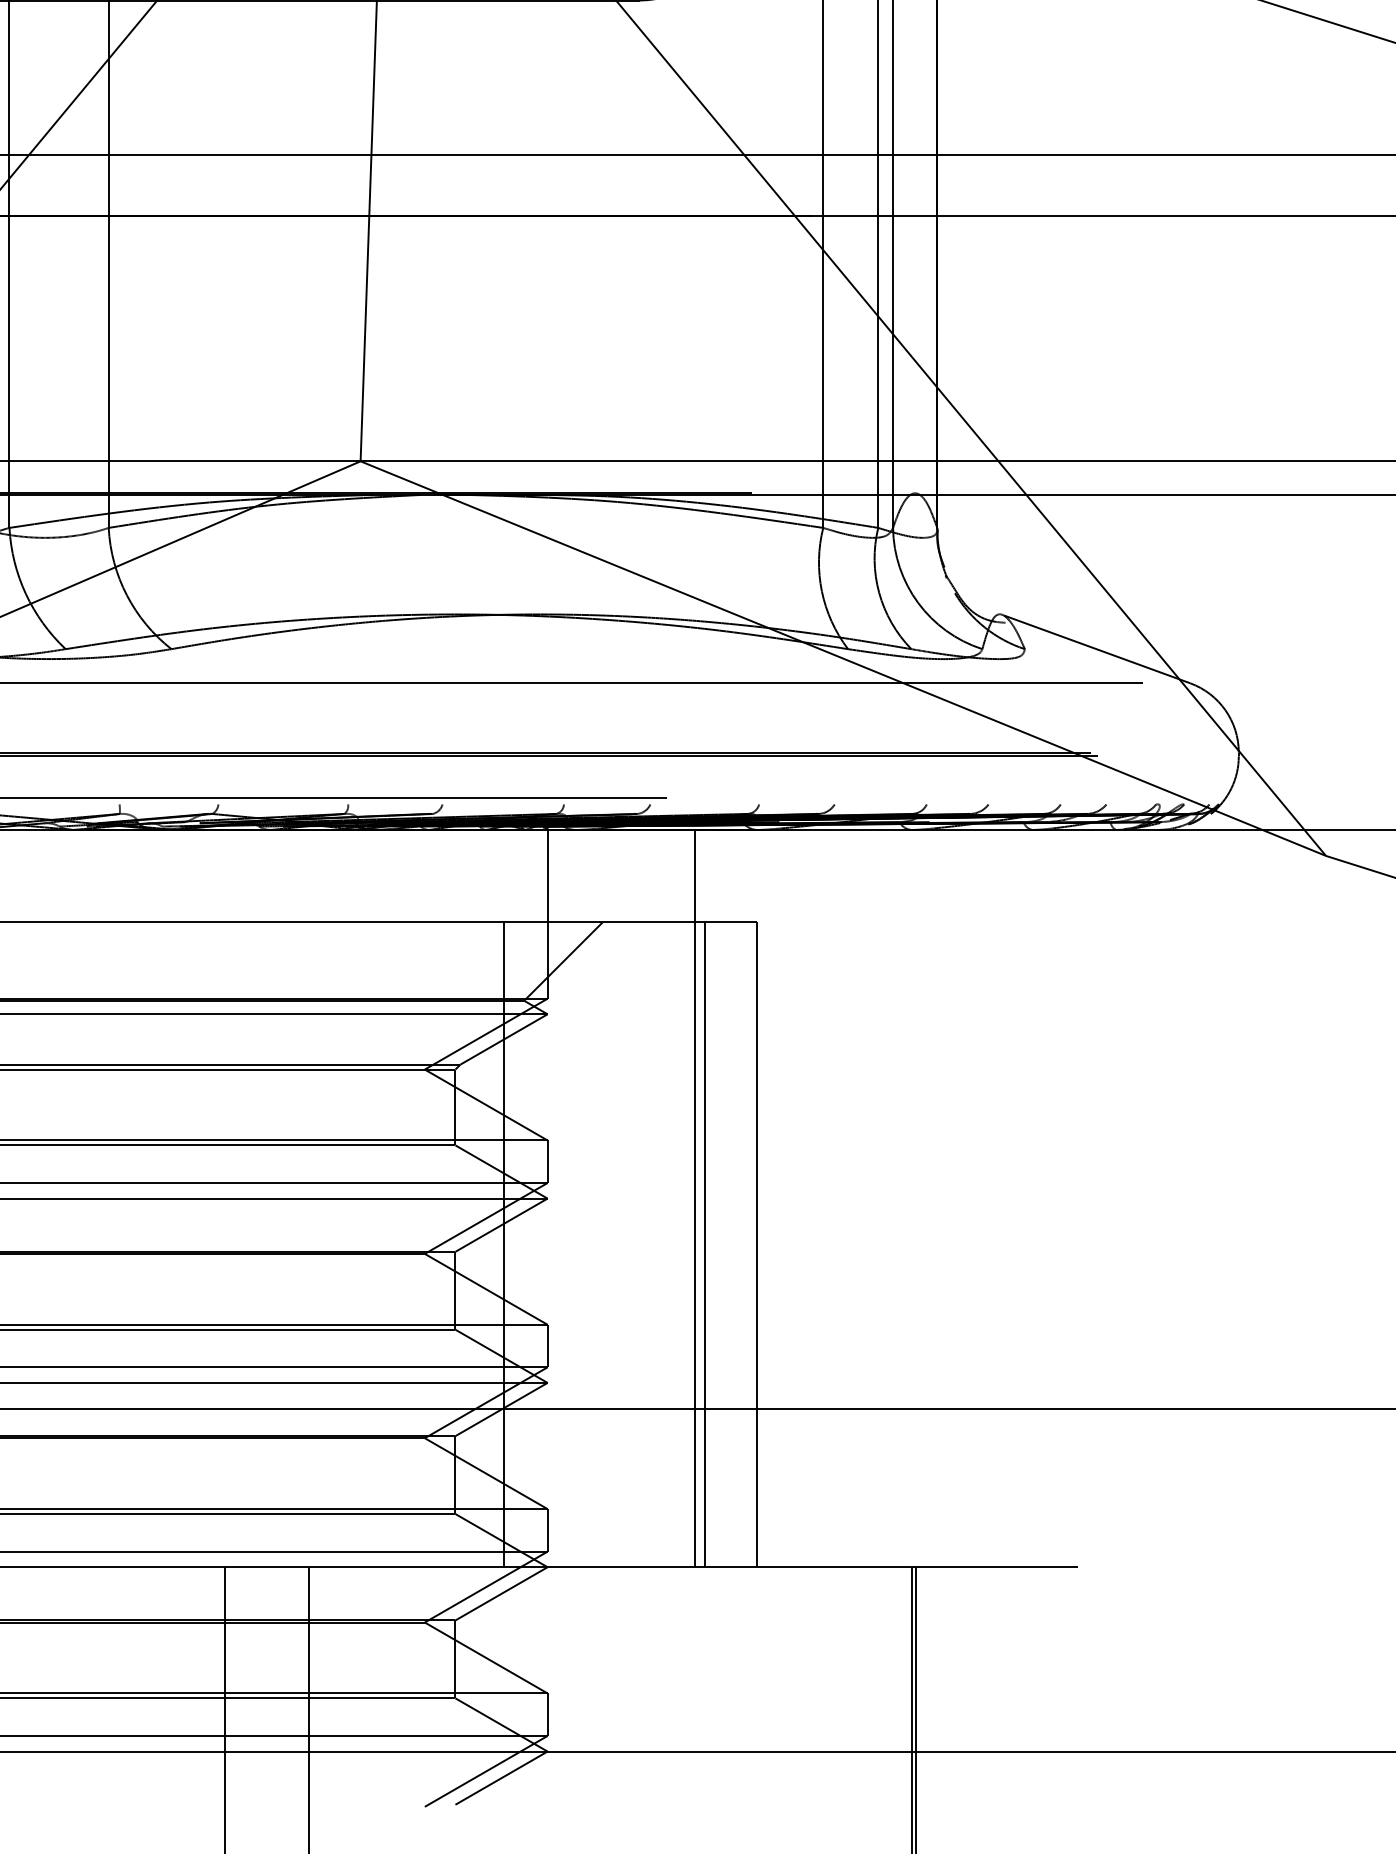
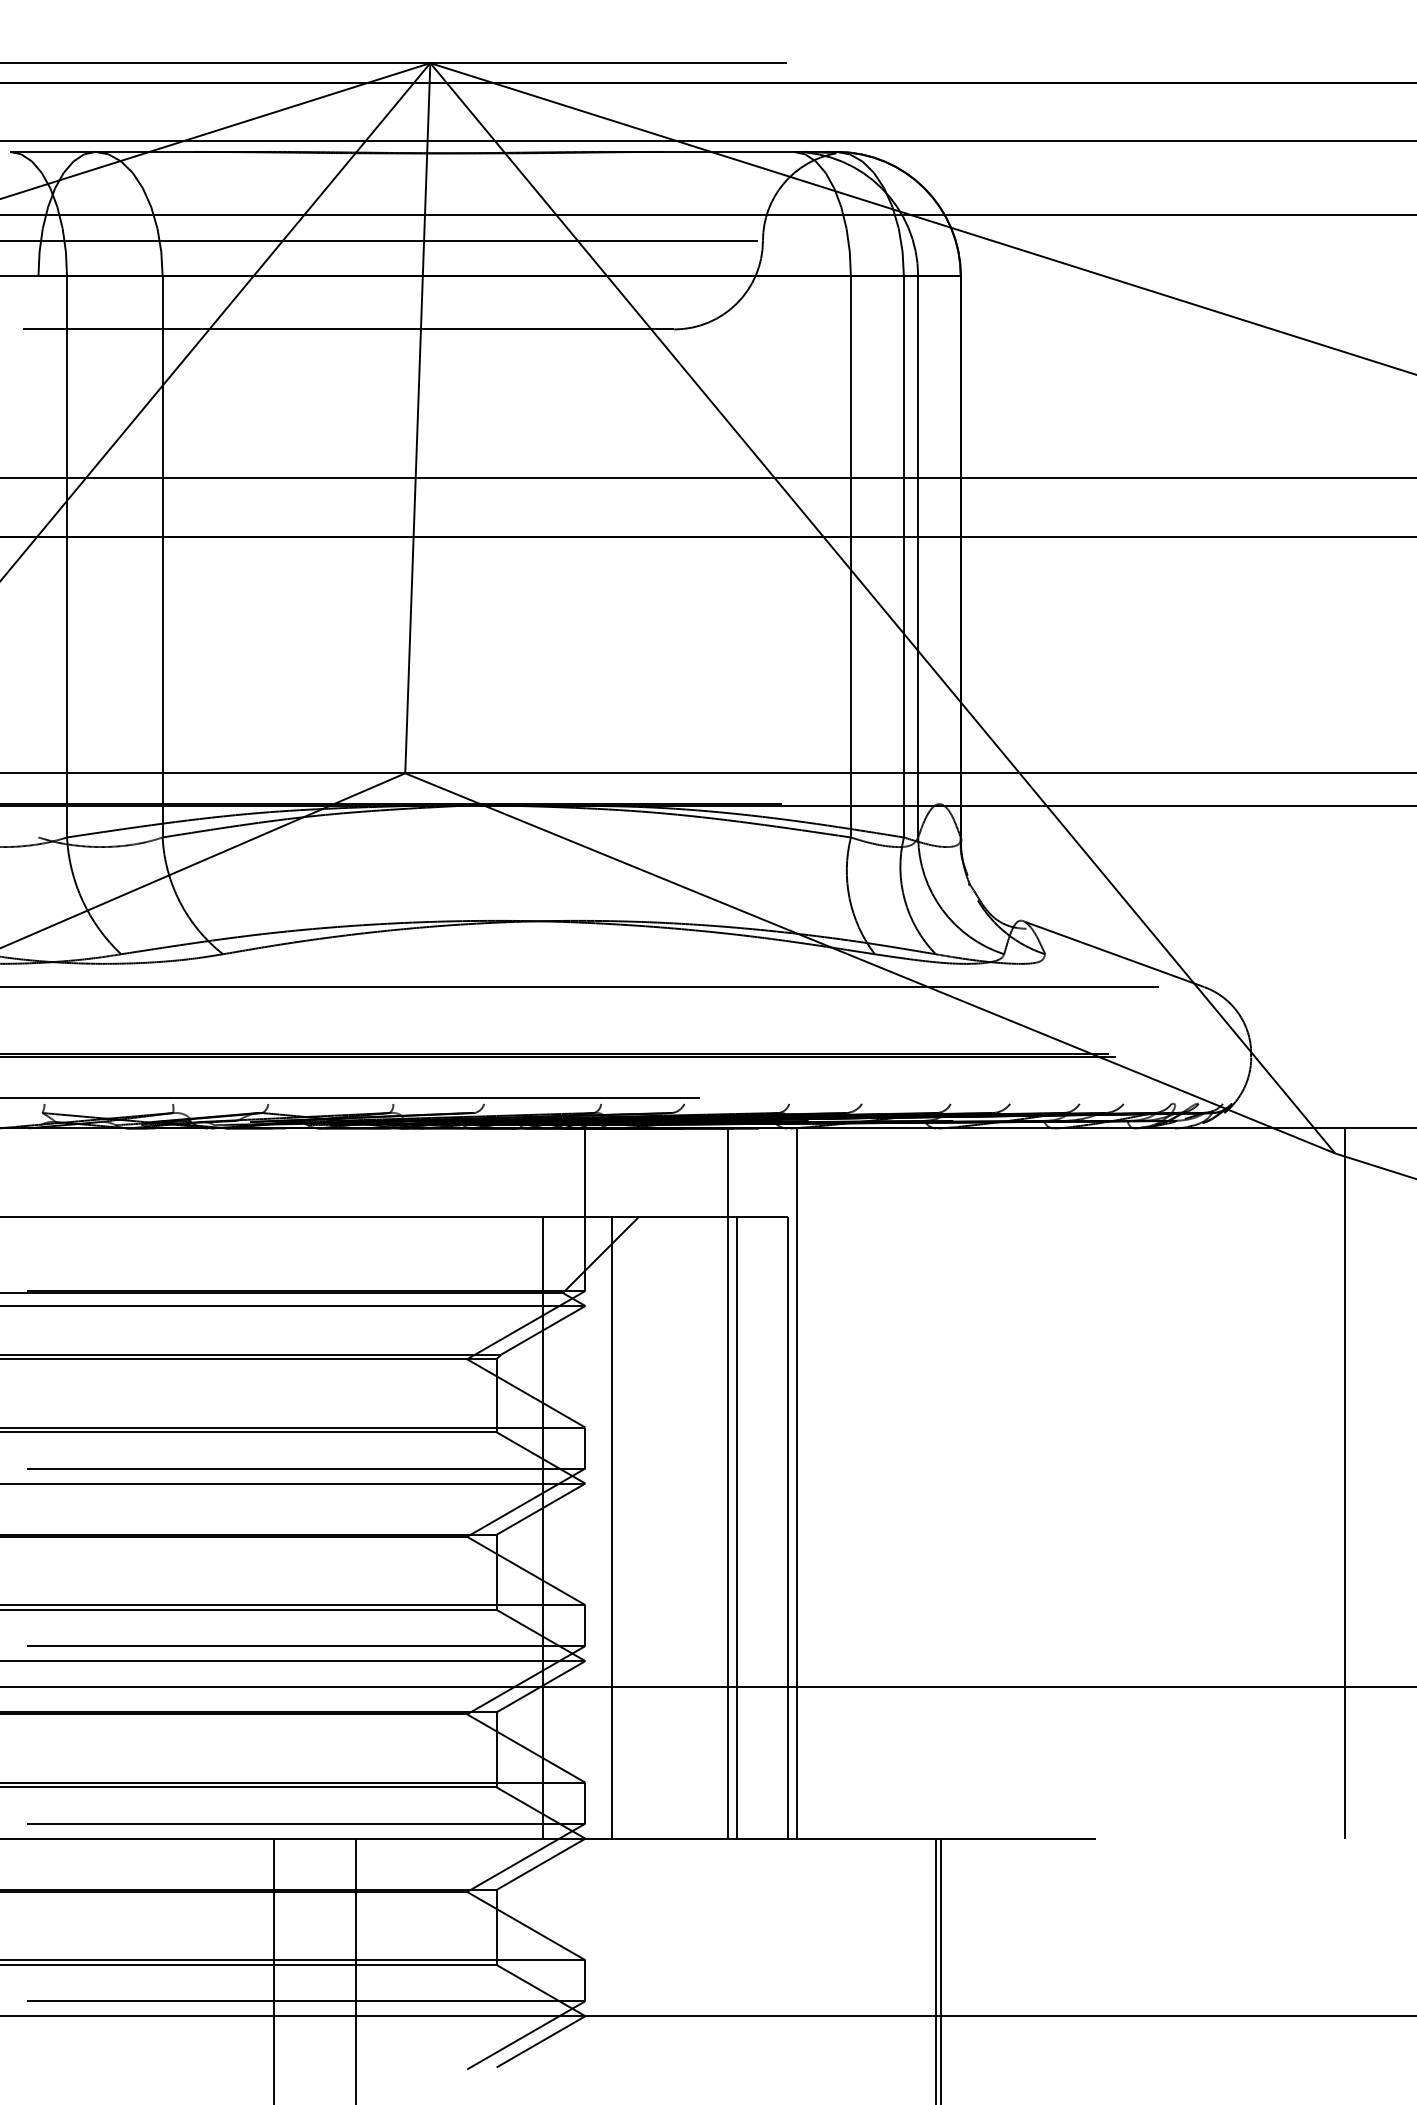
line: (767, 1198) -> (797, 1483), added
line: (1336, 1198) -> (1345, 1483), added
line: (574, 1244) -> (611, 1527), added

